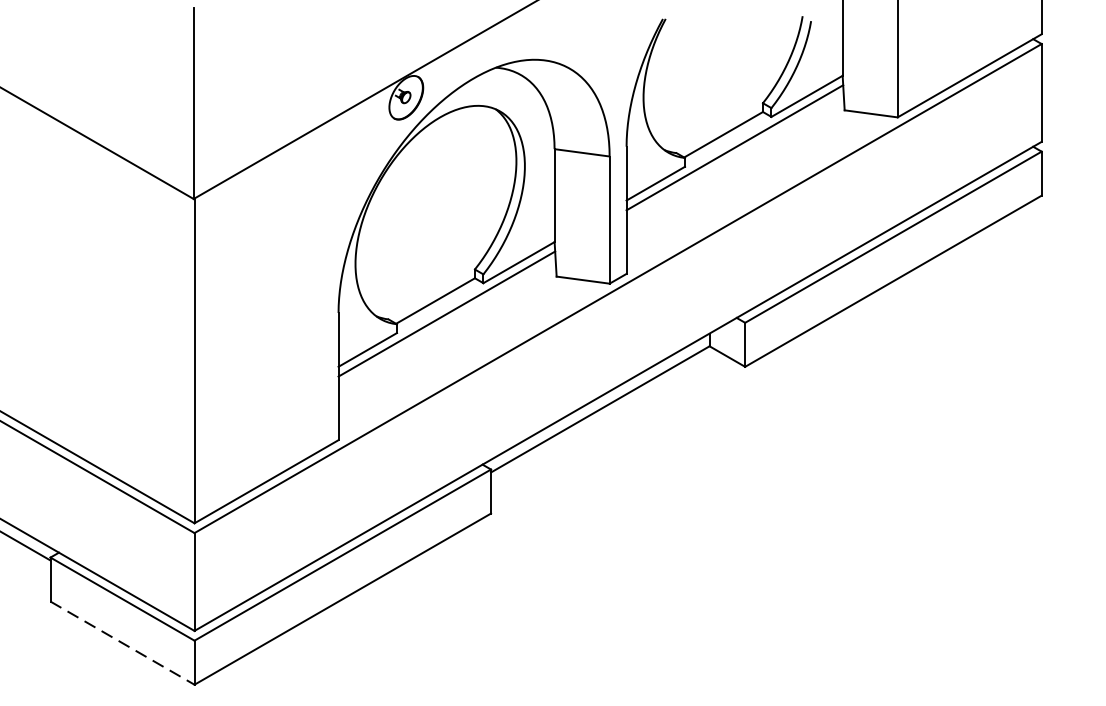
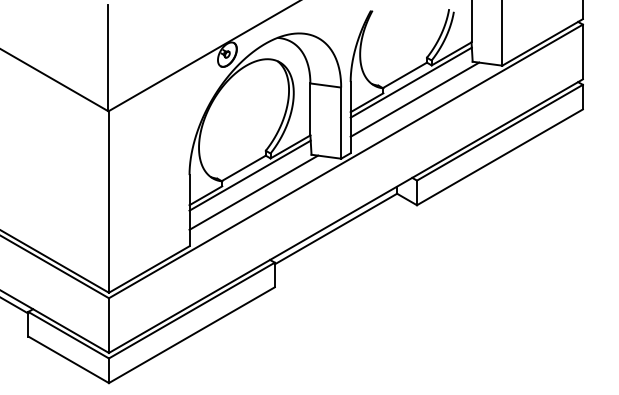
line: (740, 177) -> (414, 99), added
line: (452, 344) -> (253, 192), added
line: (122, 642) -> (68, 359), dashed -> solid

